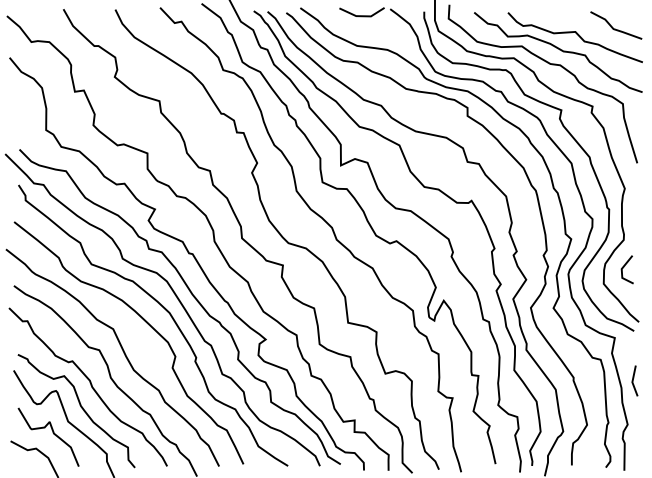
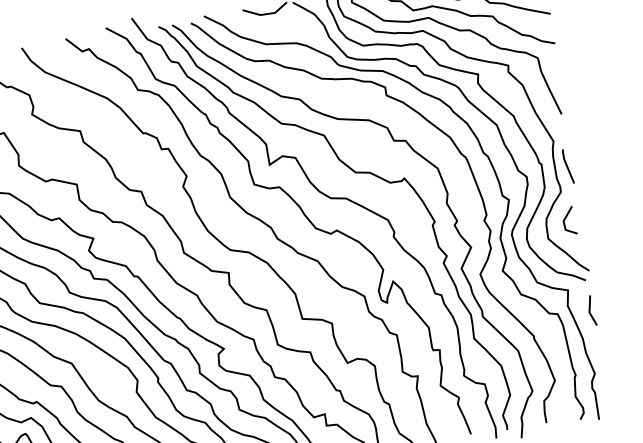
line: (635, 215) -> (568, 166), added
line: (633, 380) -> (590, 310), moved

